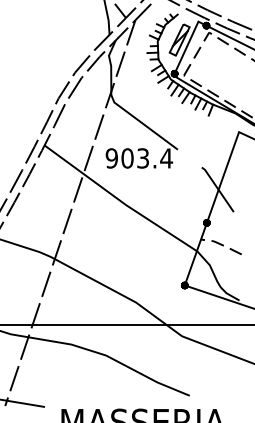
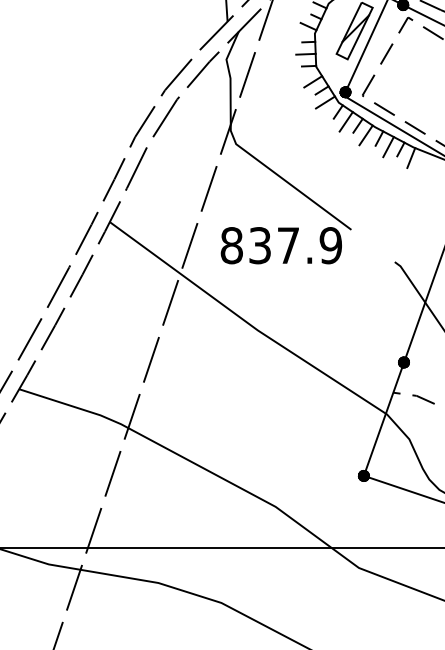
text: (139, 158) -> (281, 245), 903.4 -> 837.9

